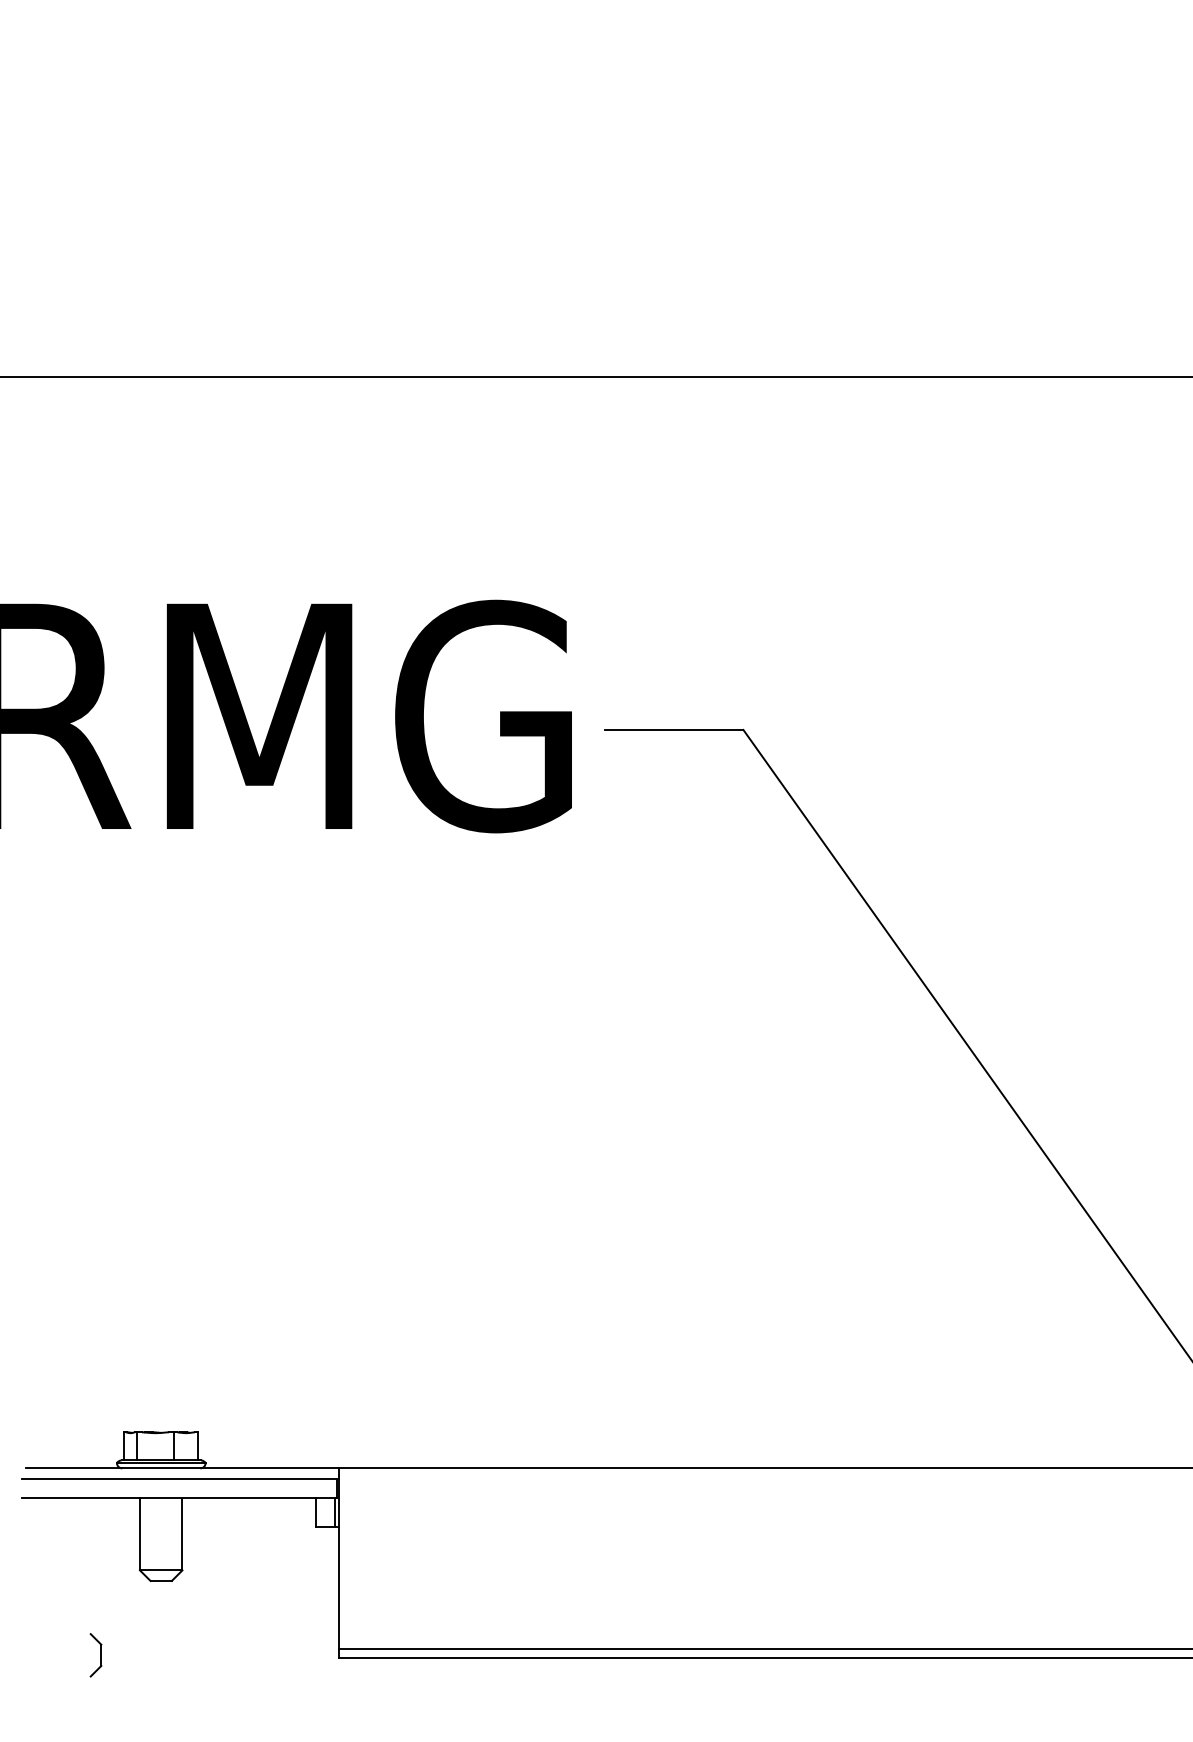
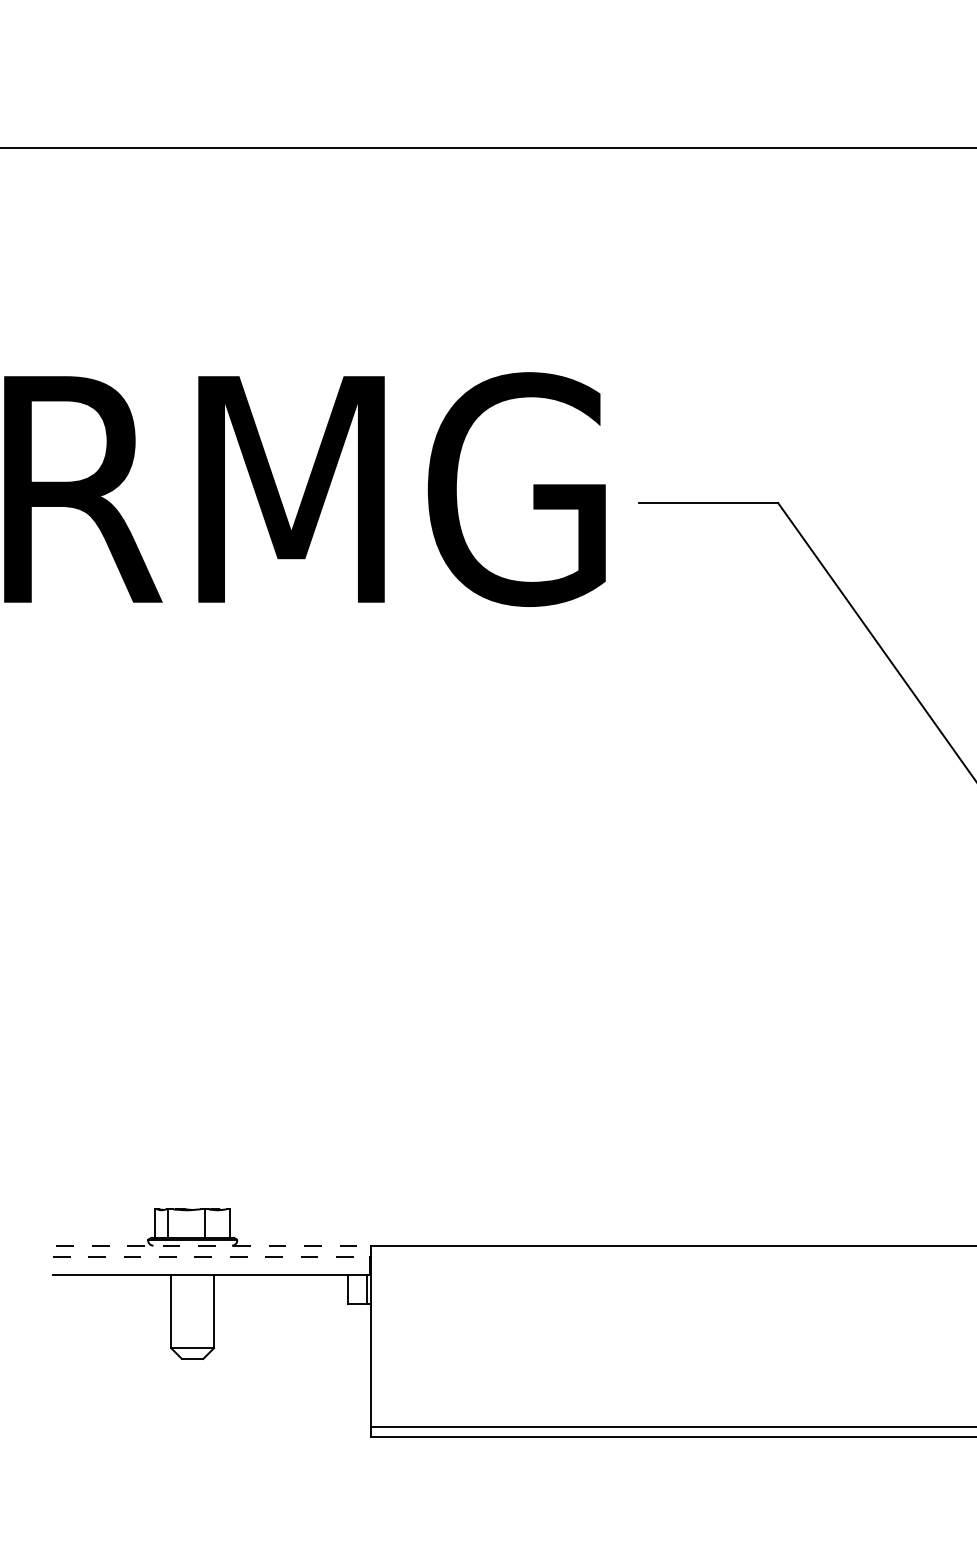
line: (182, 1468) -> (214, 1245), solid -> dashed
line: (180, 1479) -> (212, 1256), solid -> dashed
part: (95, 1655) -> (126, 1433), removed

